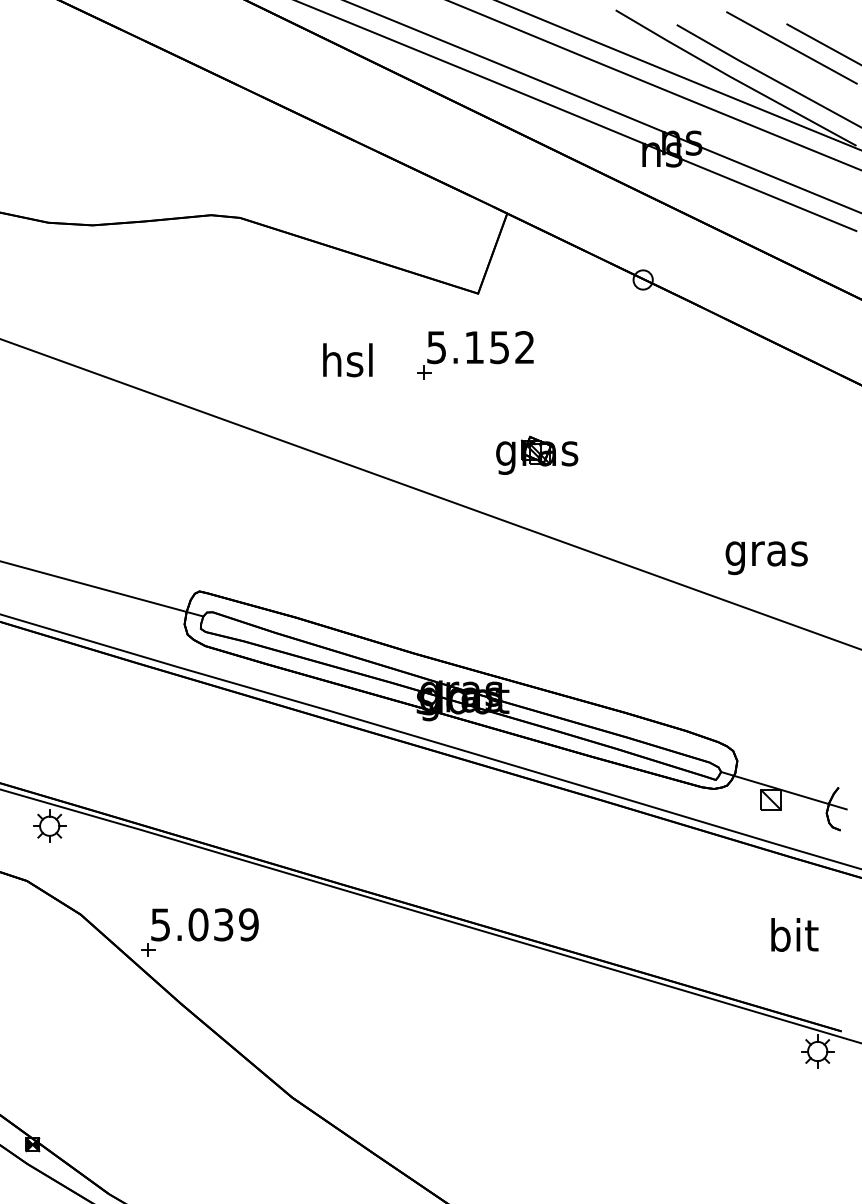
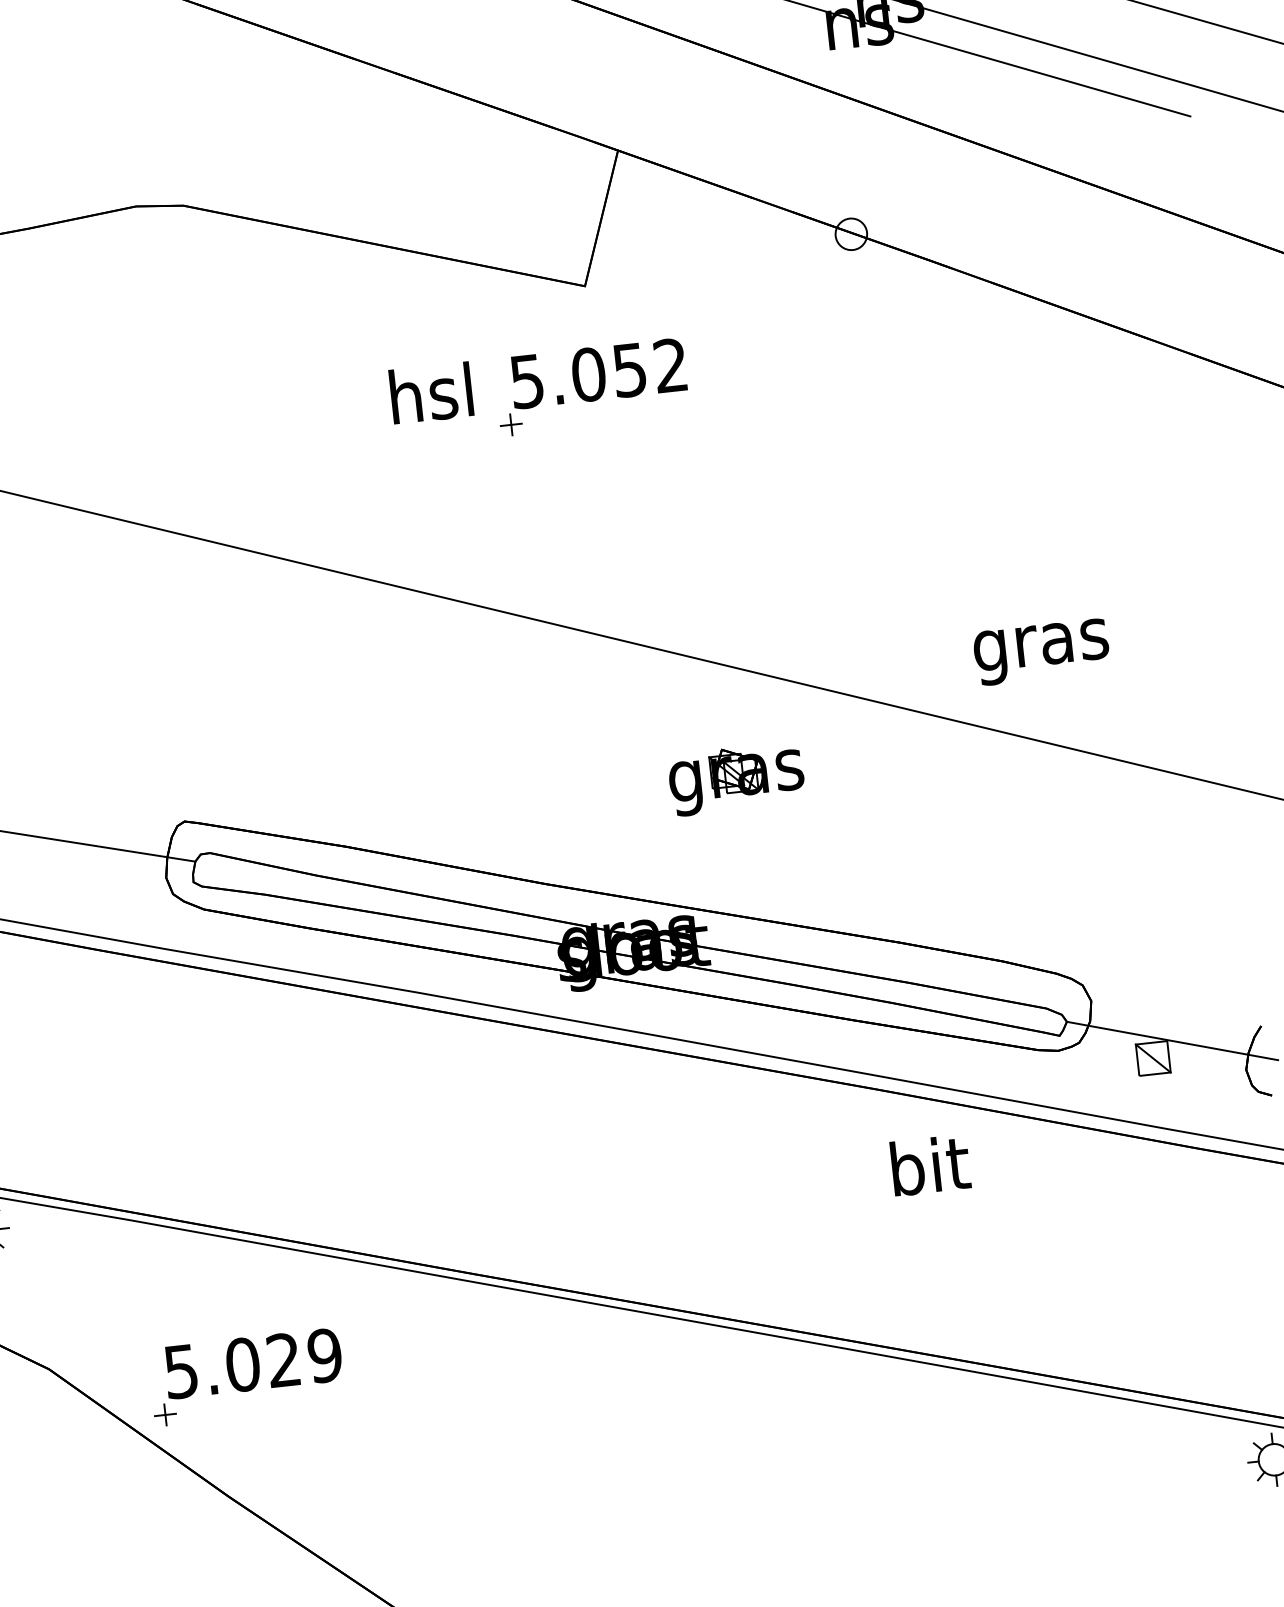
text: (474, 347) -> (588, 374), 5.152 -> 5.052
text: (347, 360) -> (430, 393), moved
part: (537, 454) -> (737, 777), moved
text: (766, 558) -> (1041, 652), moved
text: (223, 924) -> (283, 1359), 5.039 -> 5.029
text: (794, 934) -> (929, 1164), moved

